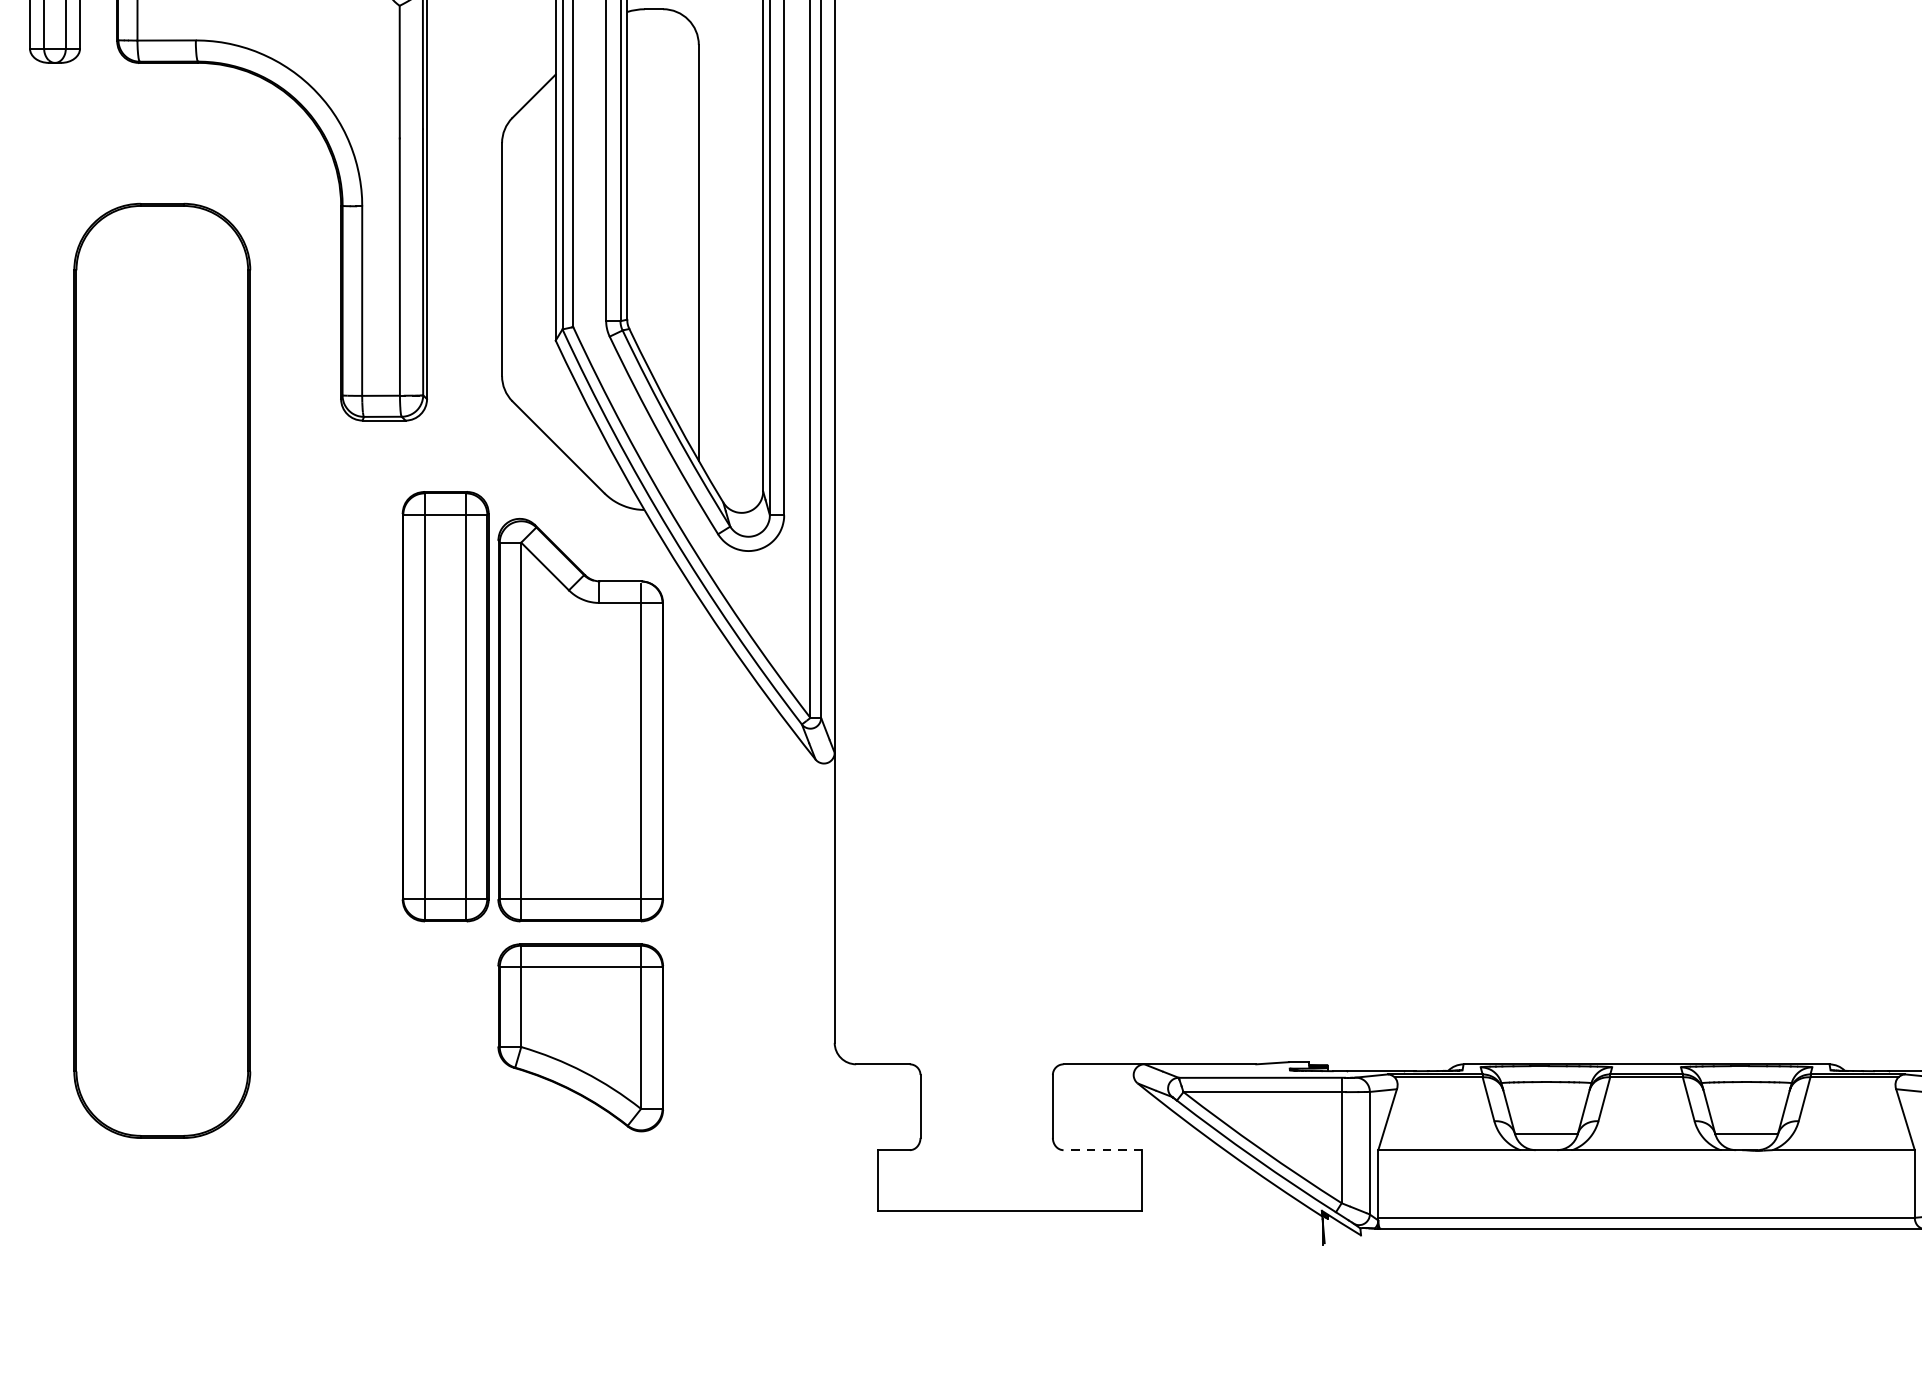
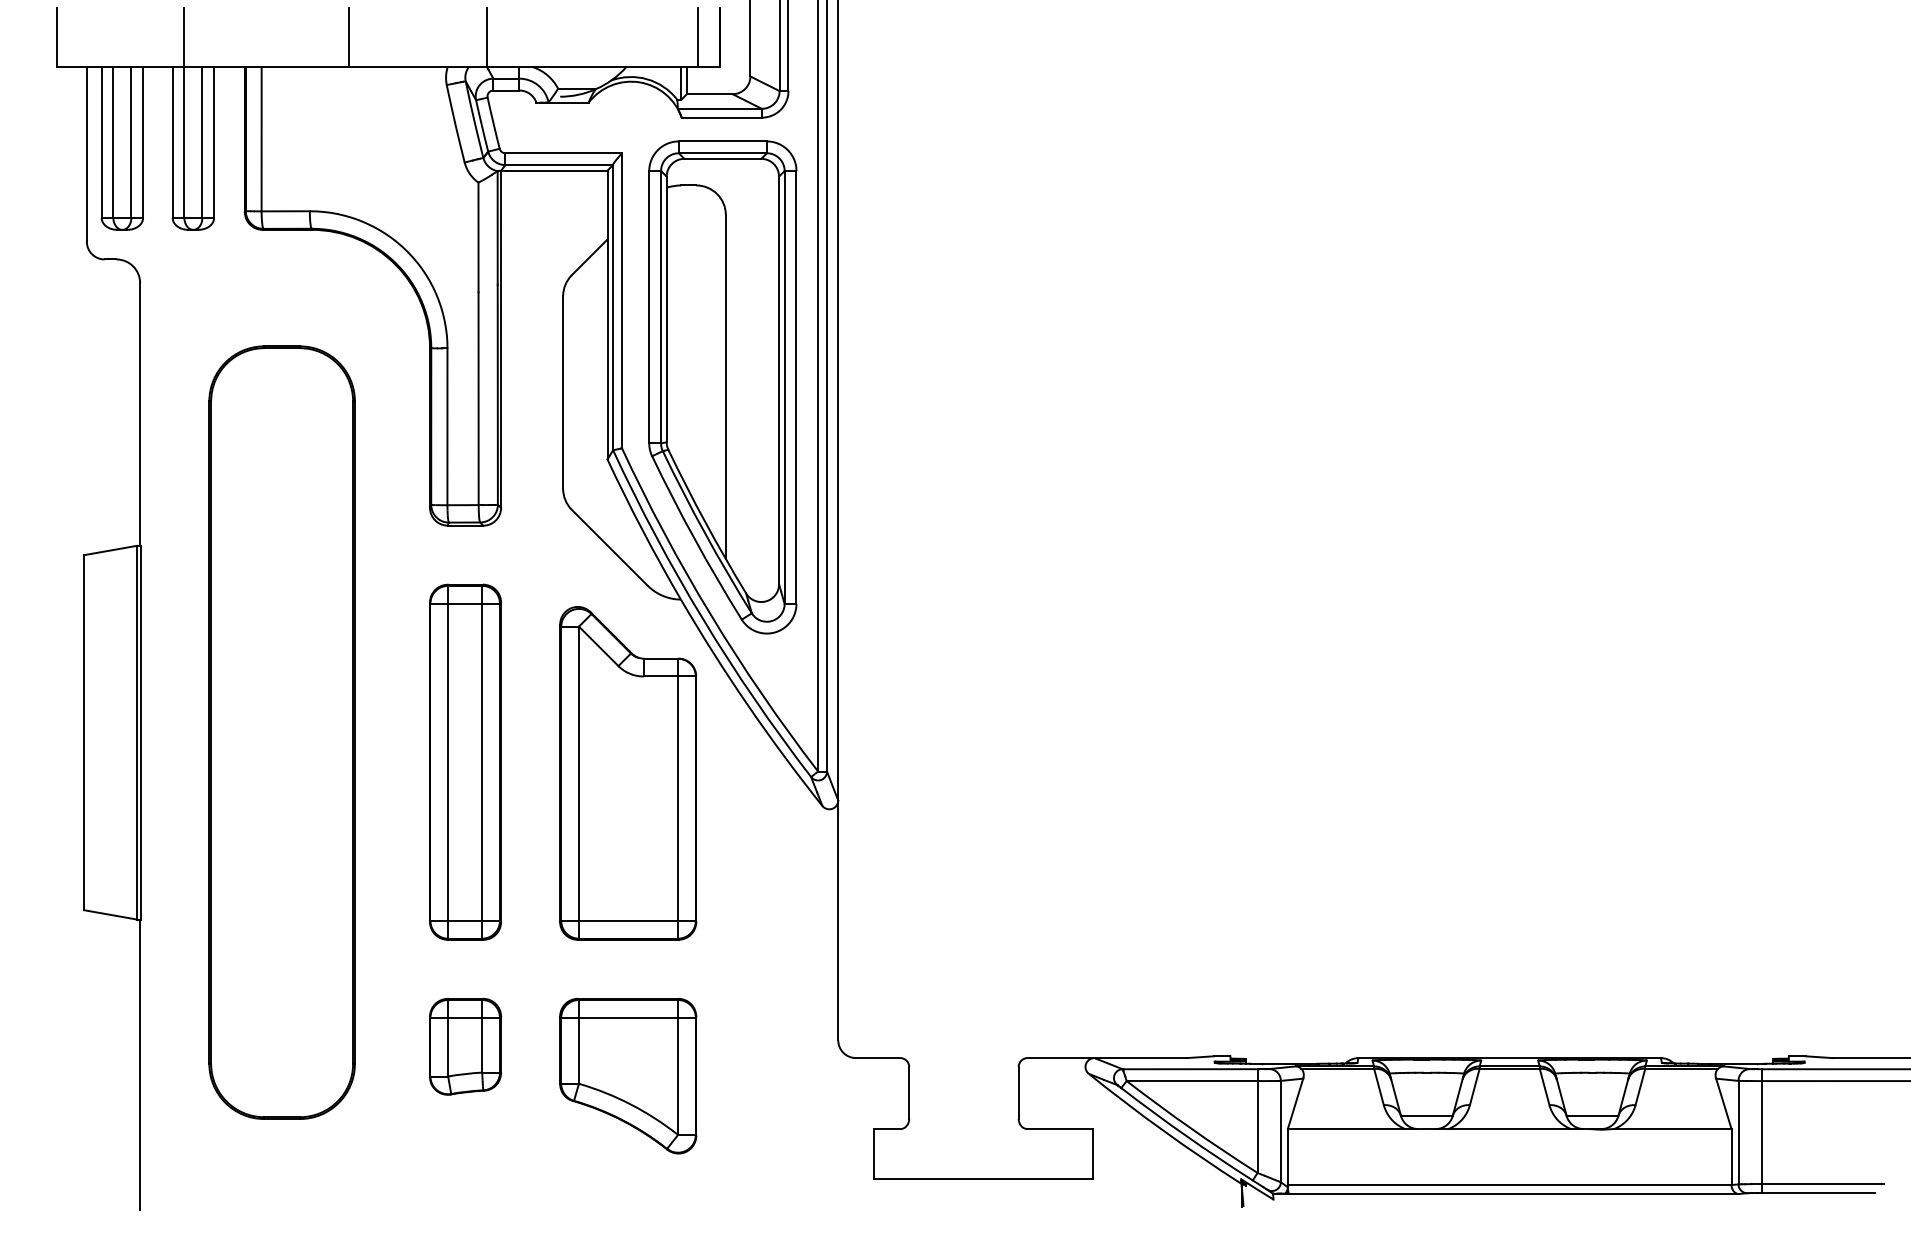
part: (445, 705) -> (465, 761), moved
part: (581, 1037) -> (628, 1075), moved
part: (384, 1050) -> (465, 1046), added
line: (1103, 1150) -> (1060, 1129), dashed -> solid

